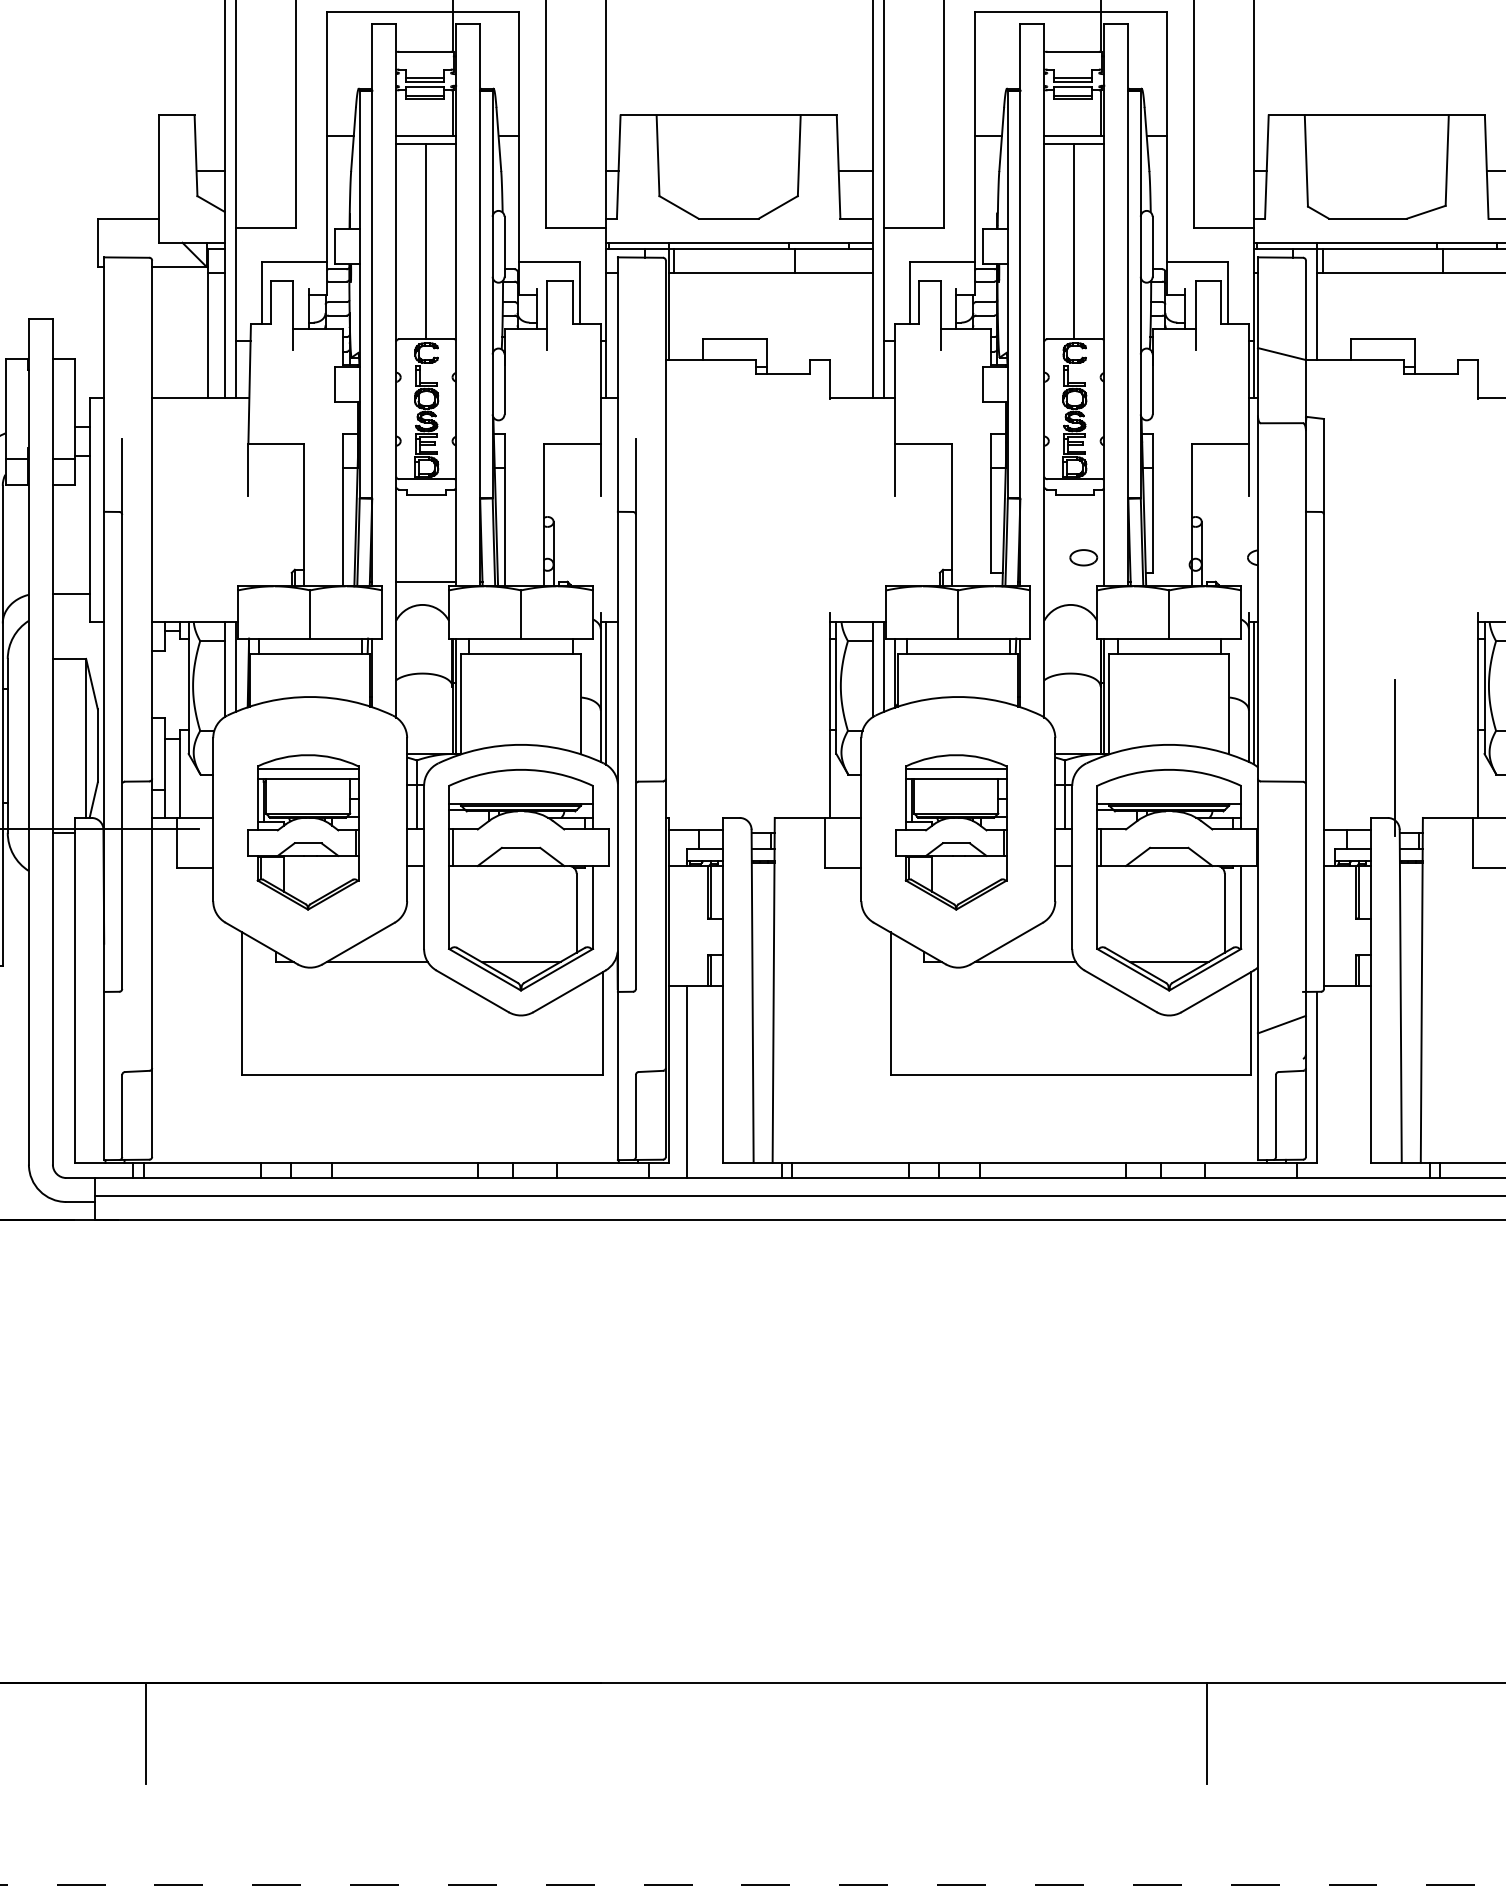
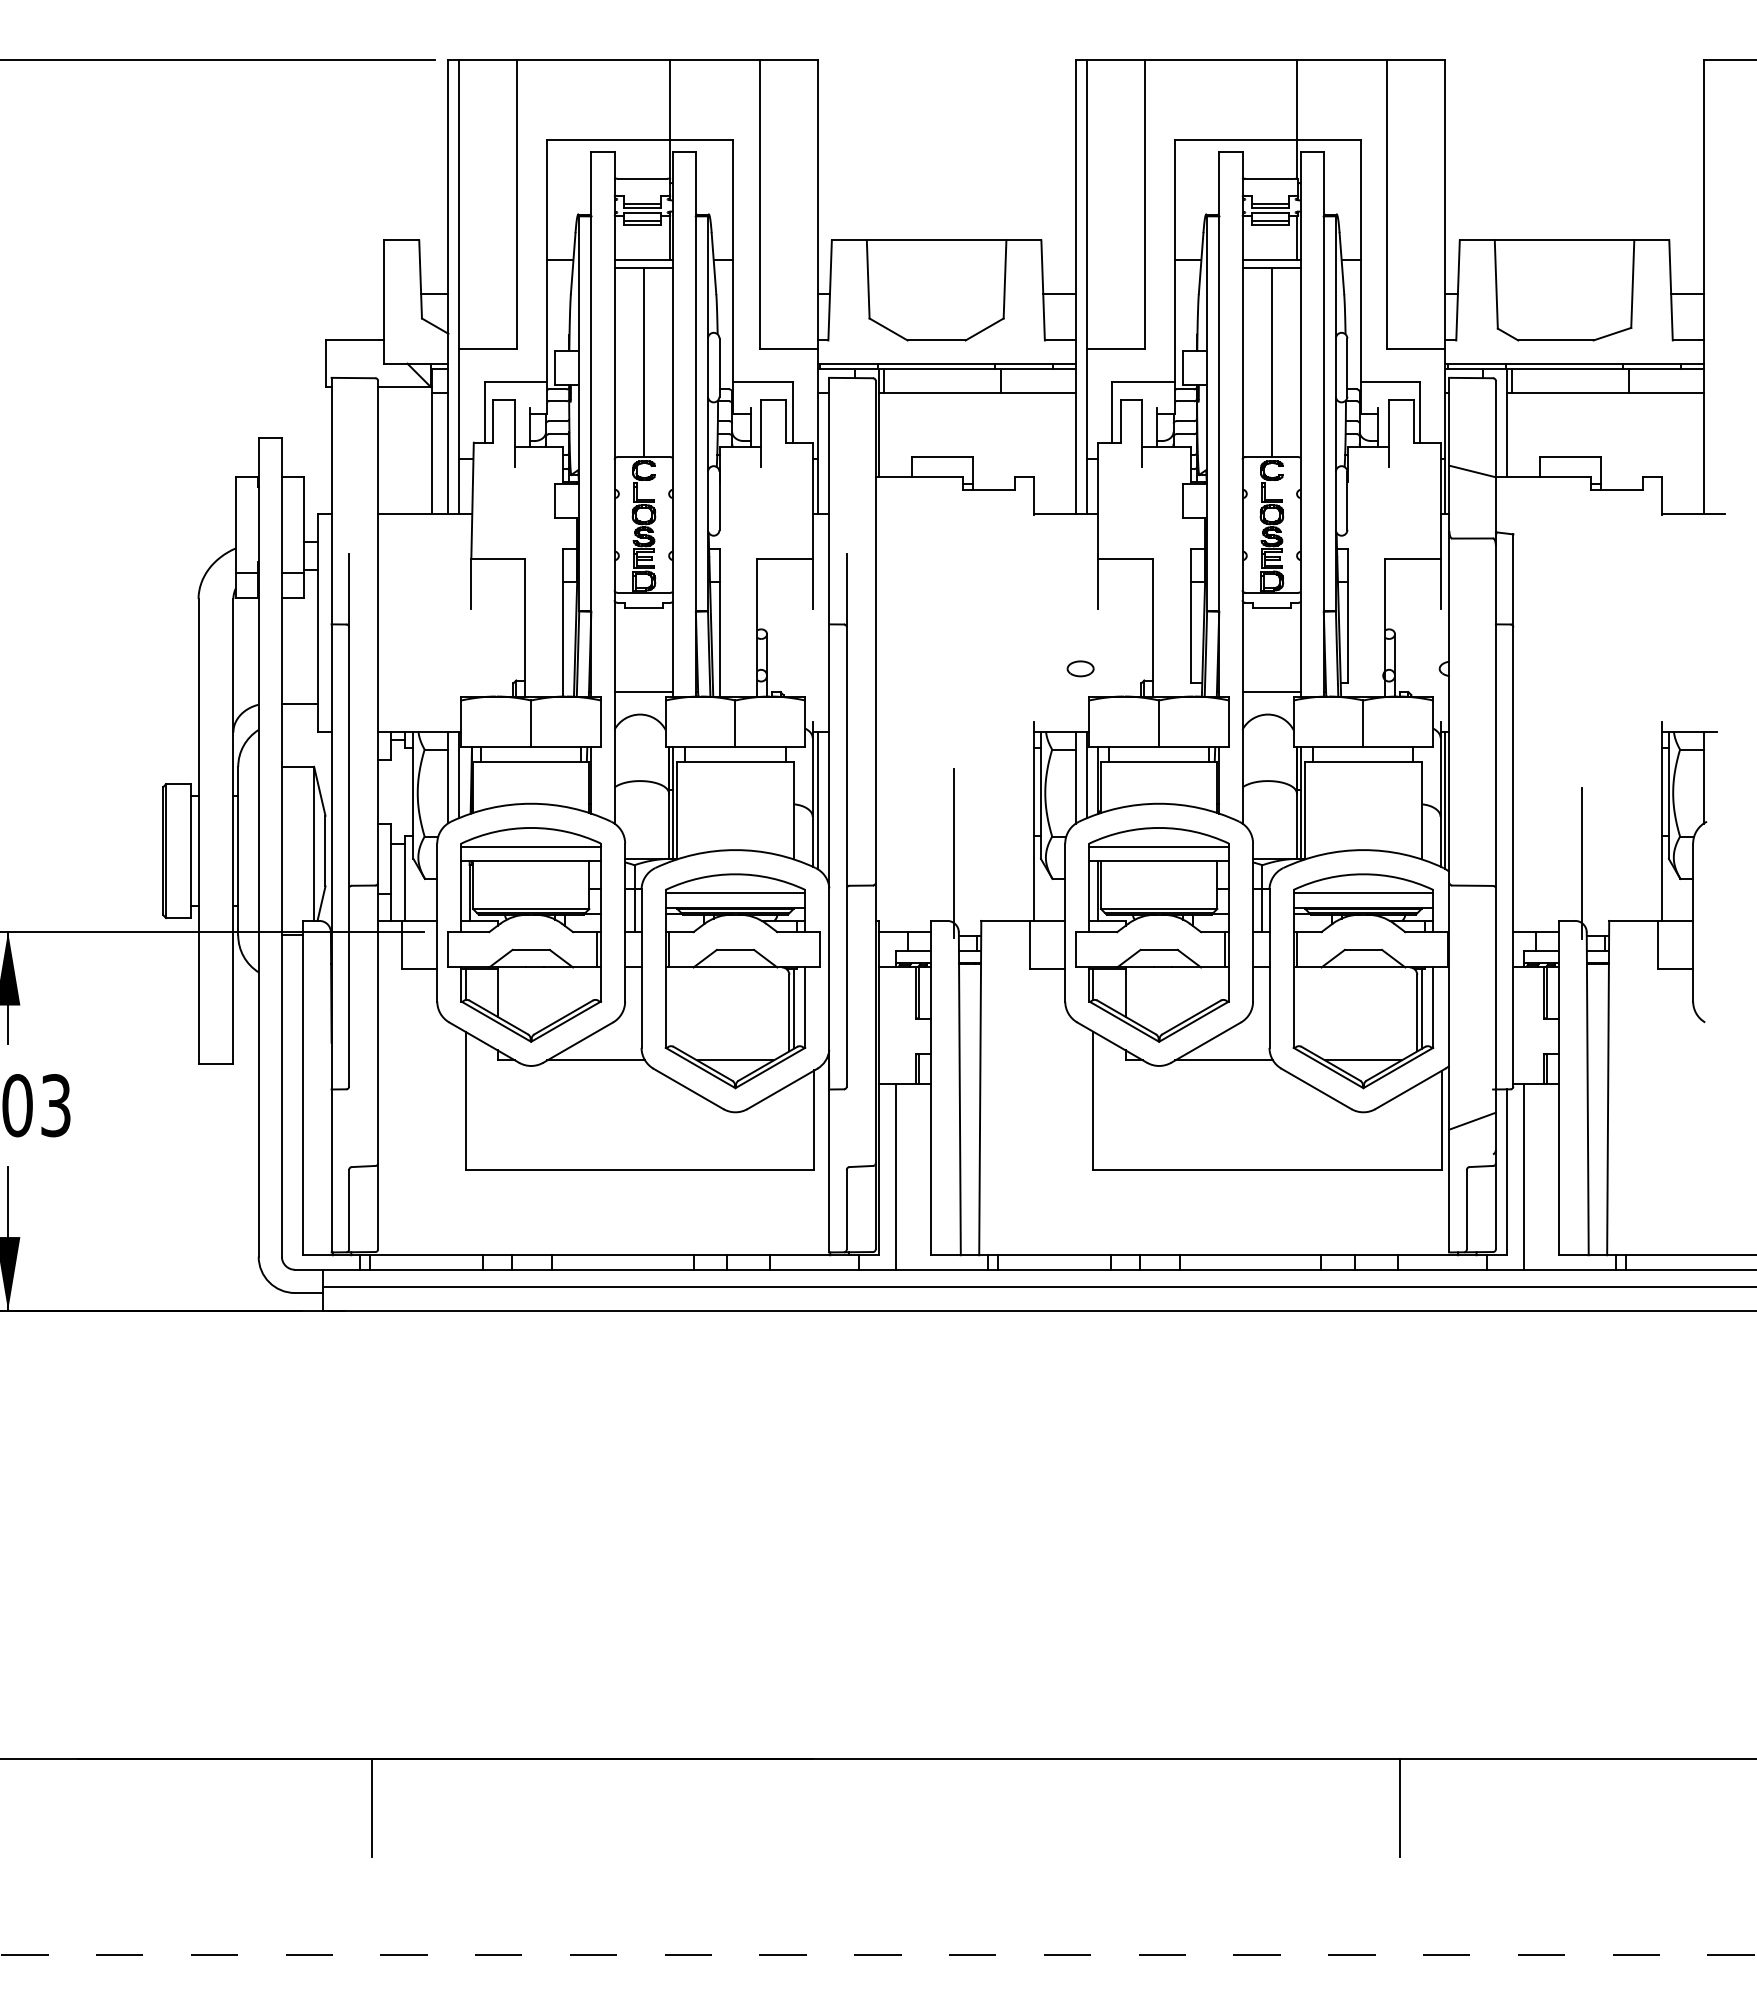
part: (1083, 557) -> (1080, 668), moved
line: (1074, 582) -> (1271, 692), added
line: (747, 747) -> (954, 852), added
line: (521, 788) -> (735, 892), added
line: (1169, 788) -> (1363, 892), added
part: (303, 831) -> (524, 934), size x1.43
part: (951, 831) -> (1152, 934), size x1.43
line: (581, 908) -> (794, 1008), added
line: (1230, 908) -> (1422, 1008), added
line: (1334, 1081) -> (1523, 1176), added

